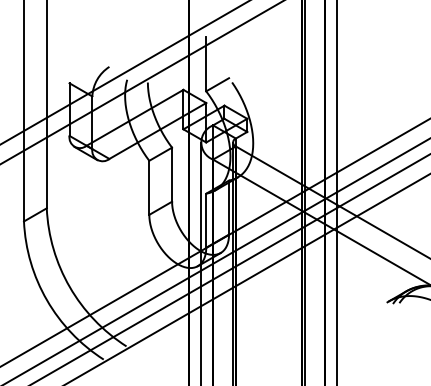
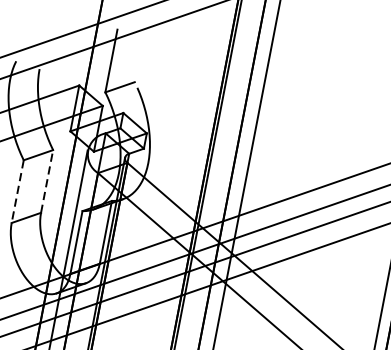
line: (172, 174) -> (47, 181), solid -> dashed
line: (149, 188) -> (17, 192), solid -> dashed

